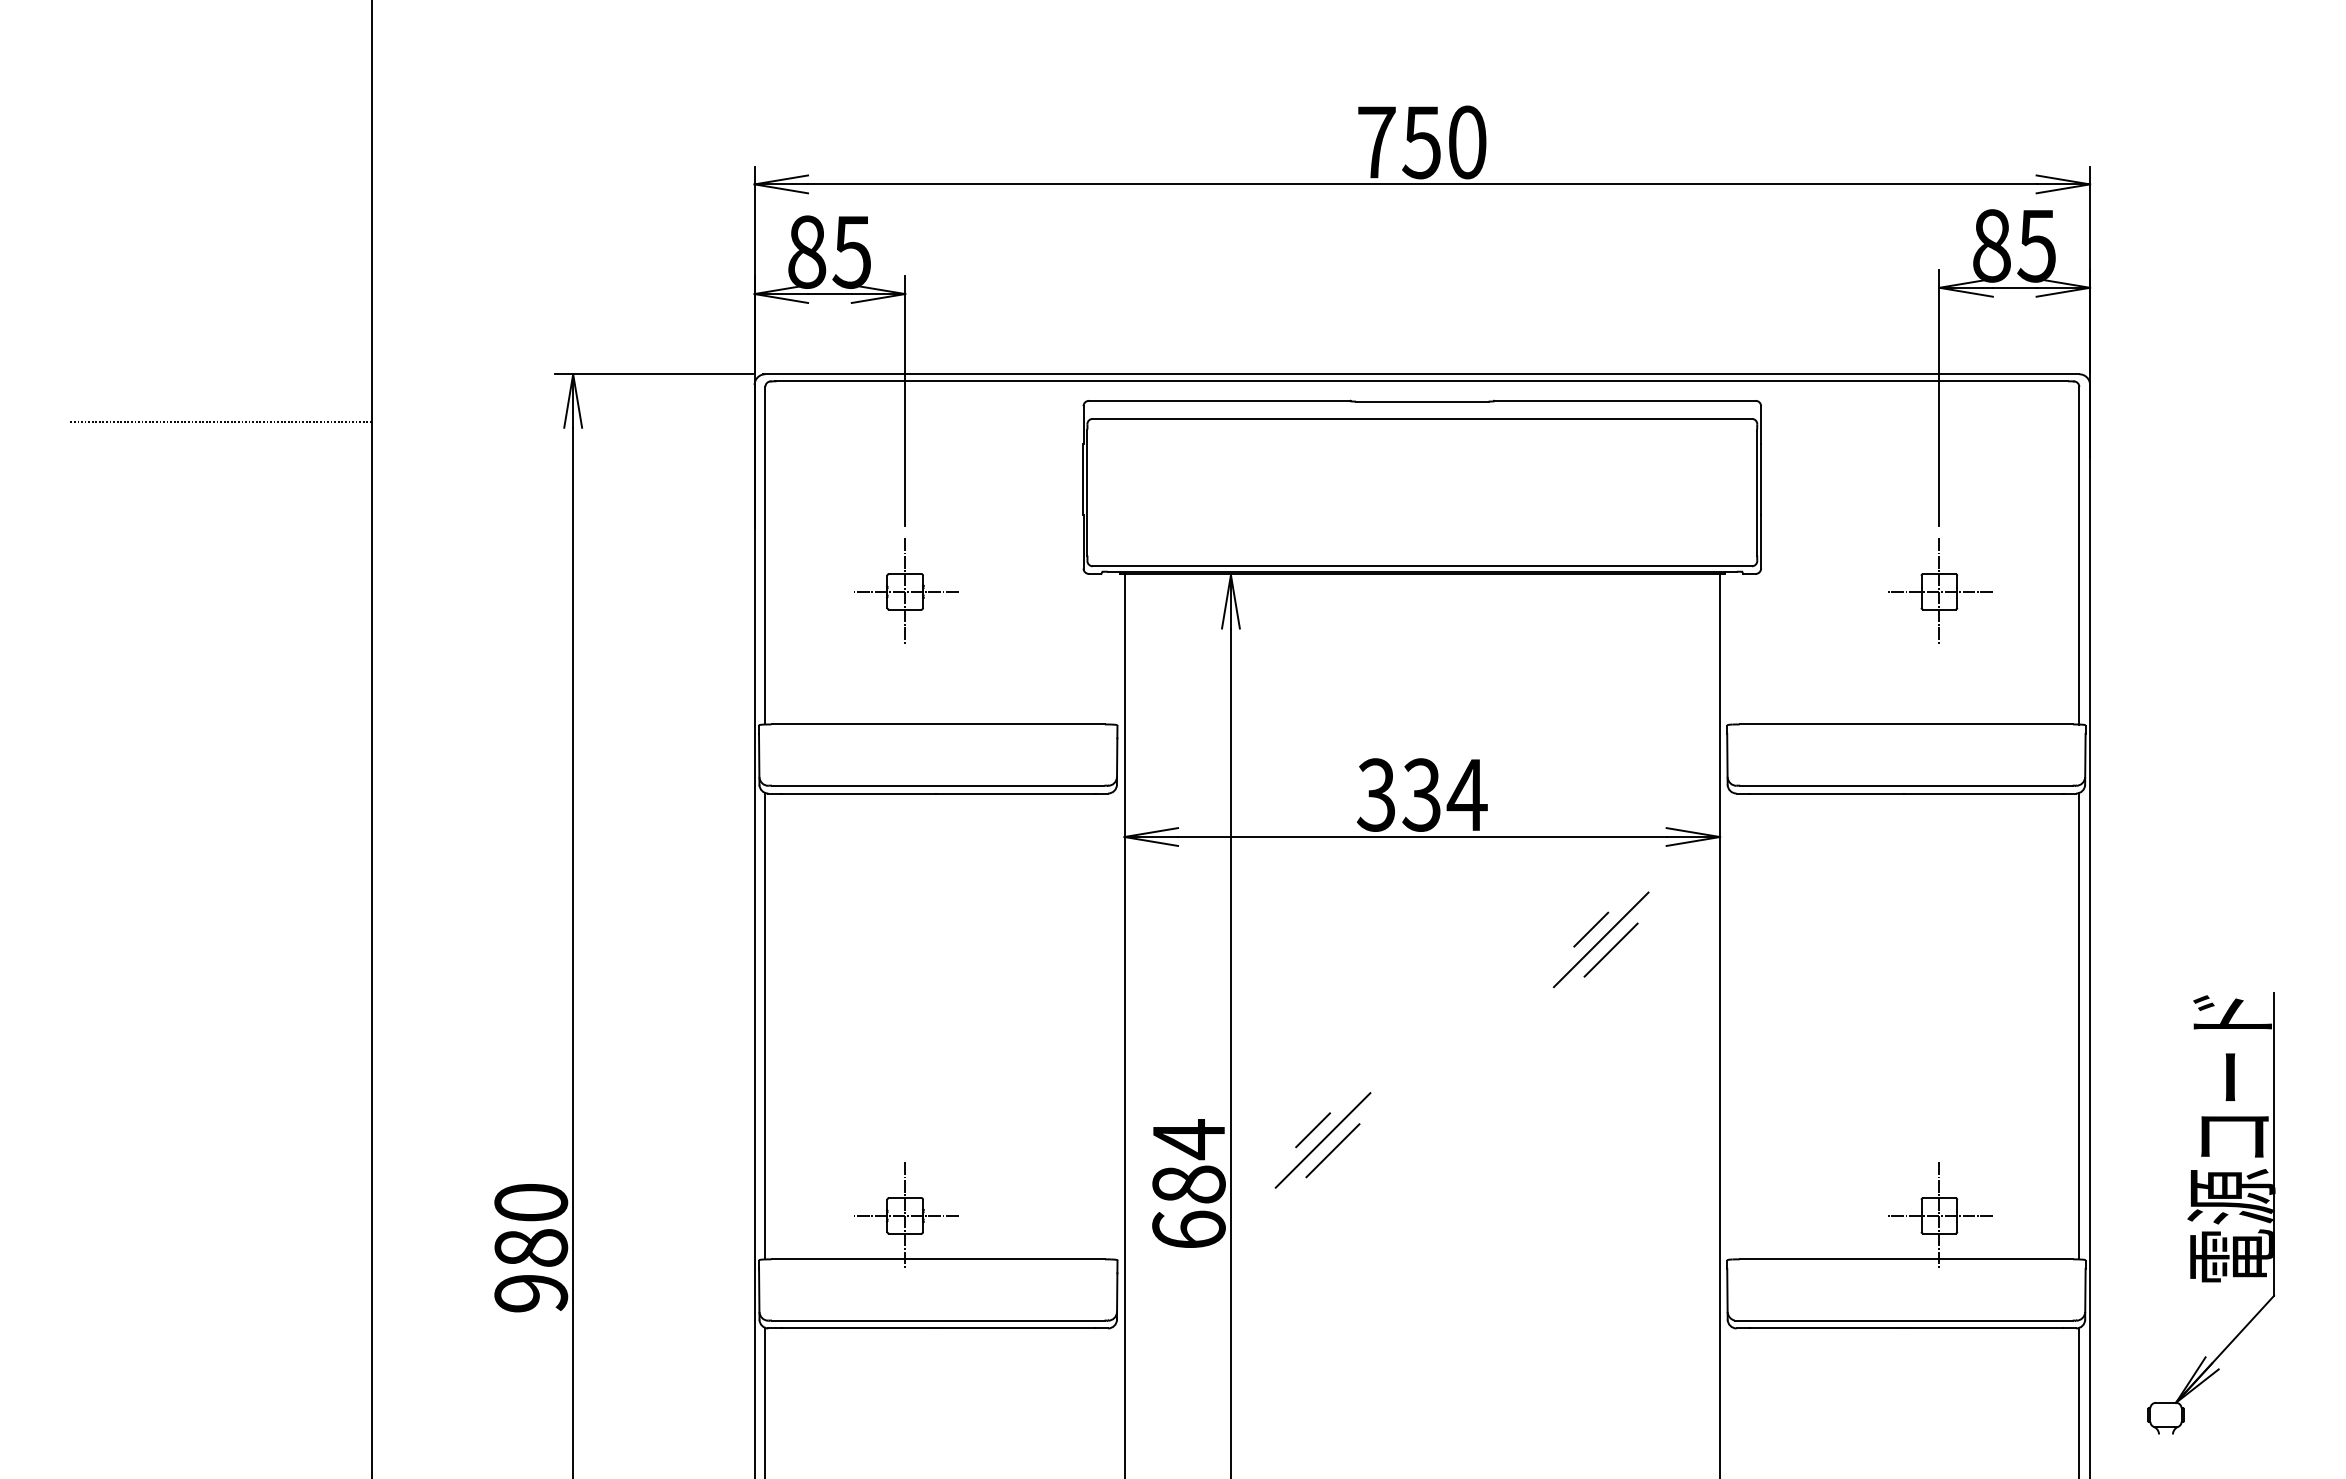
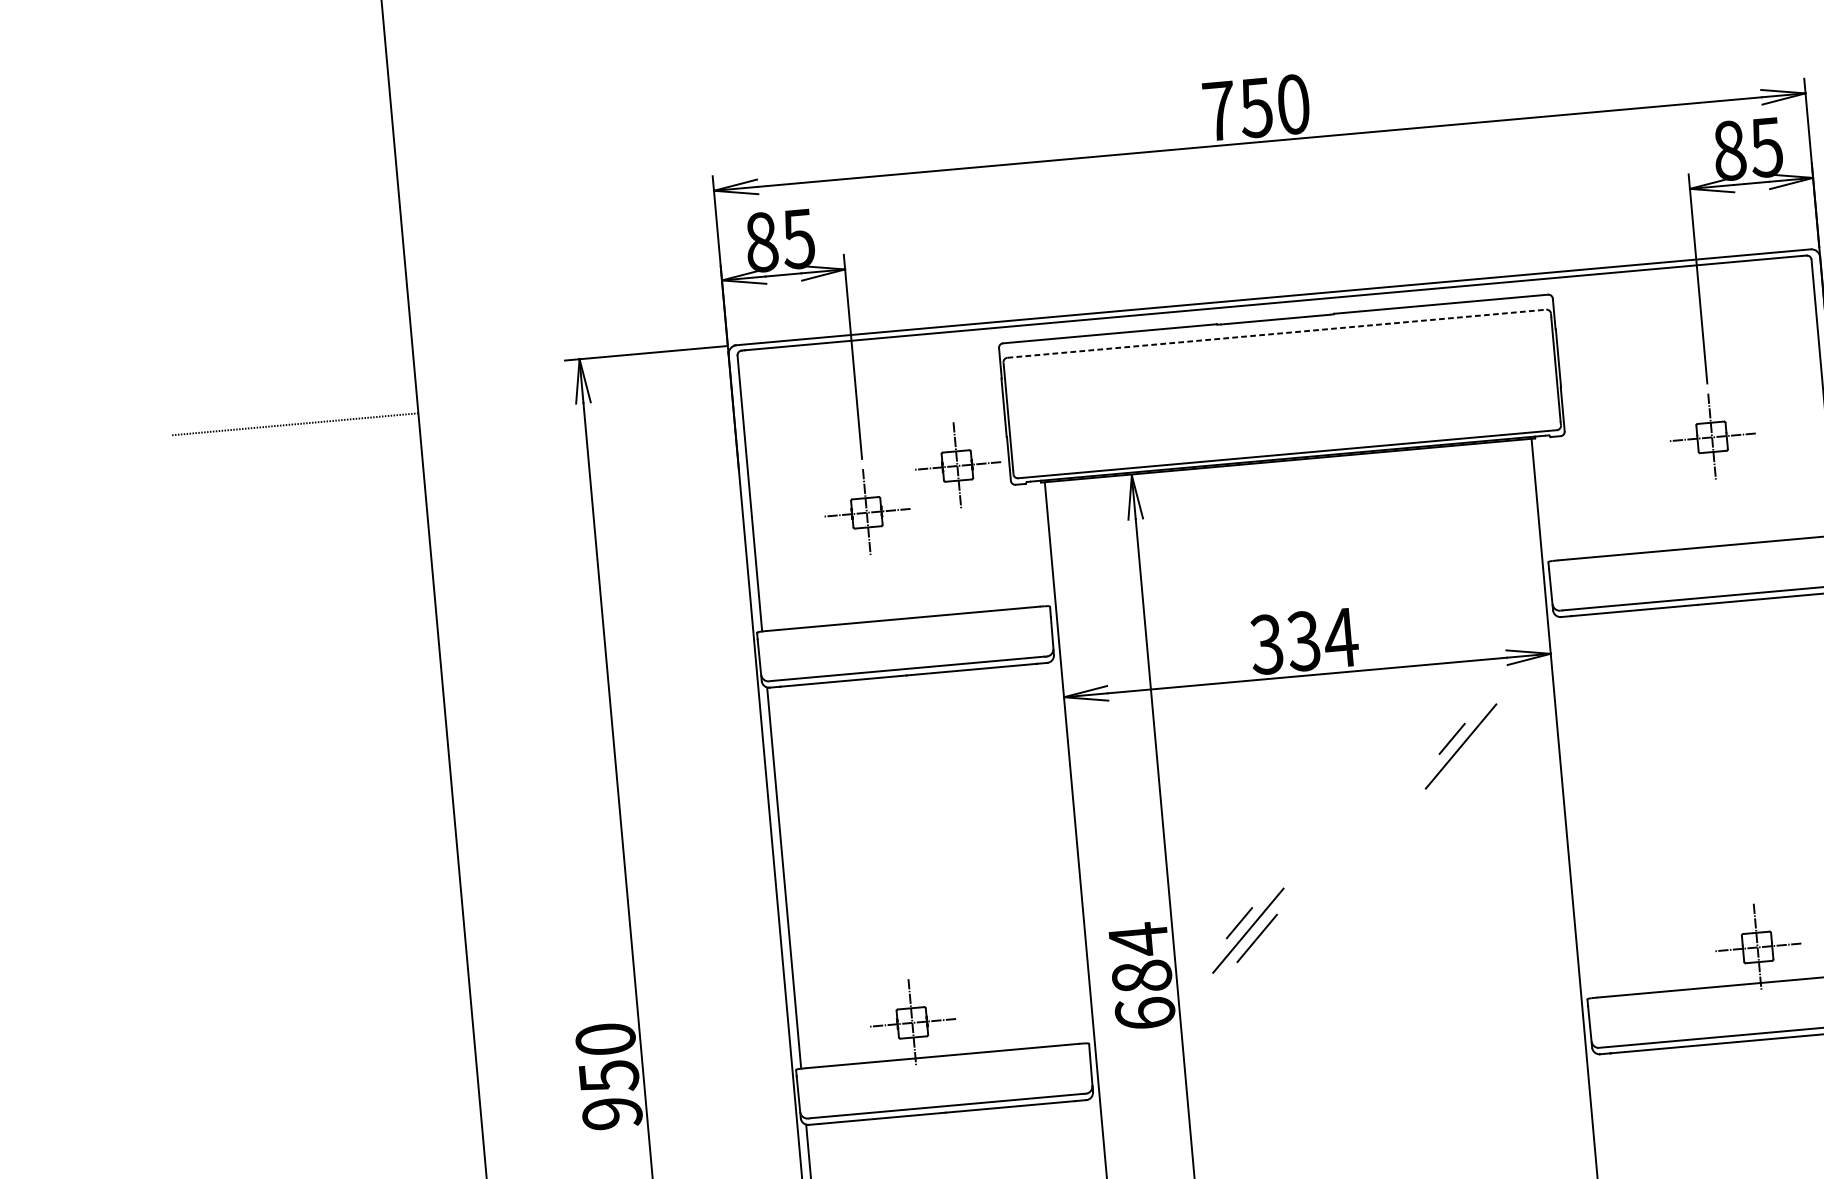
line: (1422, 418) -> (1276, 333), solid -> dashed
part: (1021, 543) -> (958, 464), added
line: (1610, 949) -> (1469, 753), removed
text: (531, 1248) -> (609, 1076), 980 -> 950

